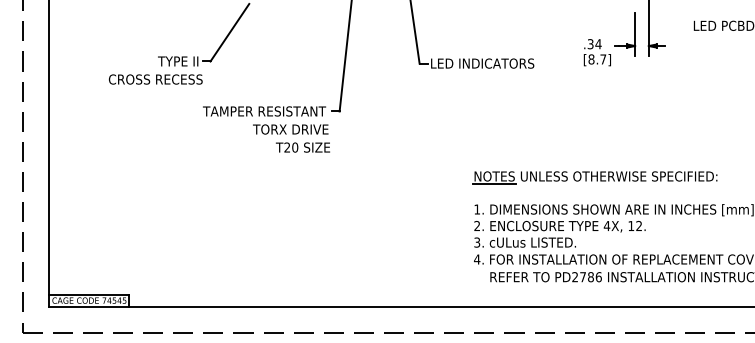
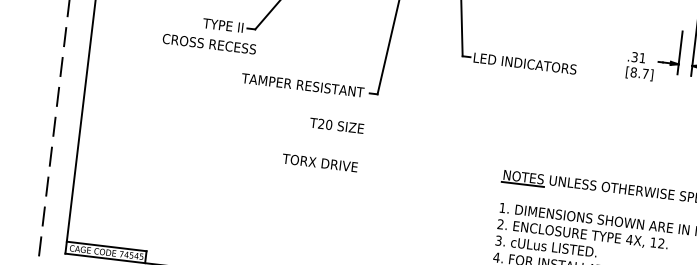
text: (598, 44) -> (642, 58), .34 -> .31
text: (155, 79) -> (209, 44), moved
text: (290, 129) -> (319, 162), moved

